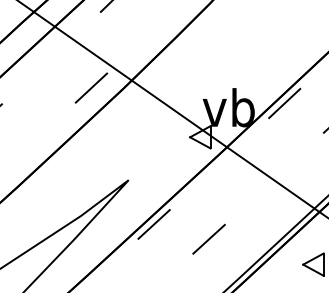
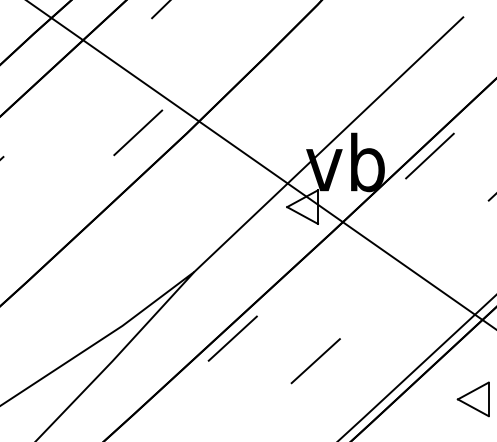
line: (217, 95) -> (328, 144), added

